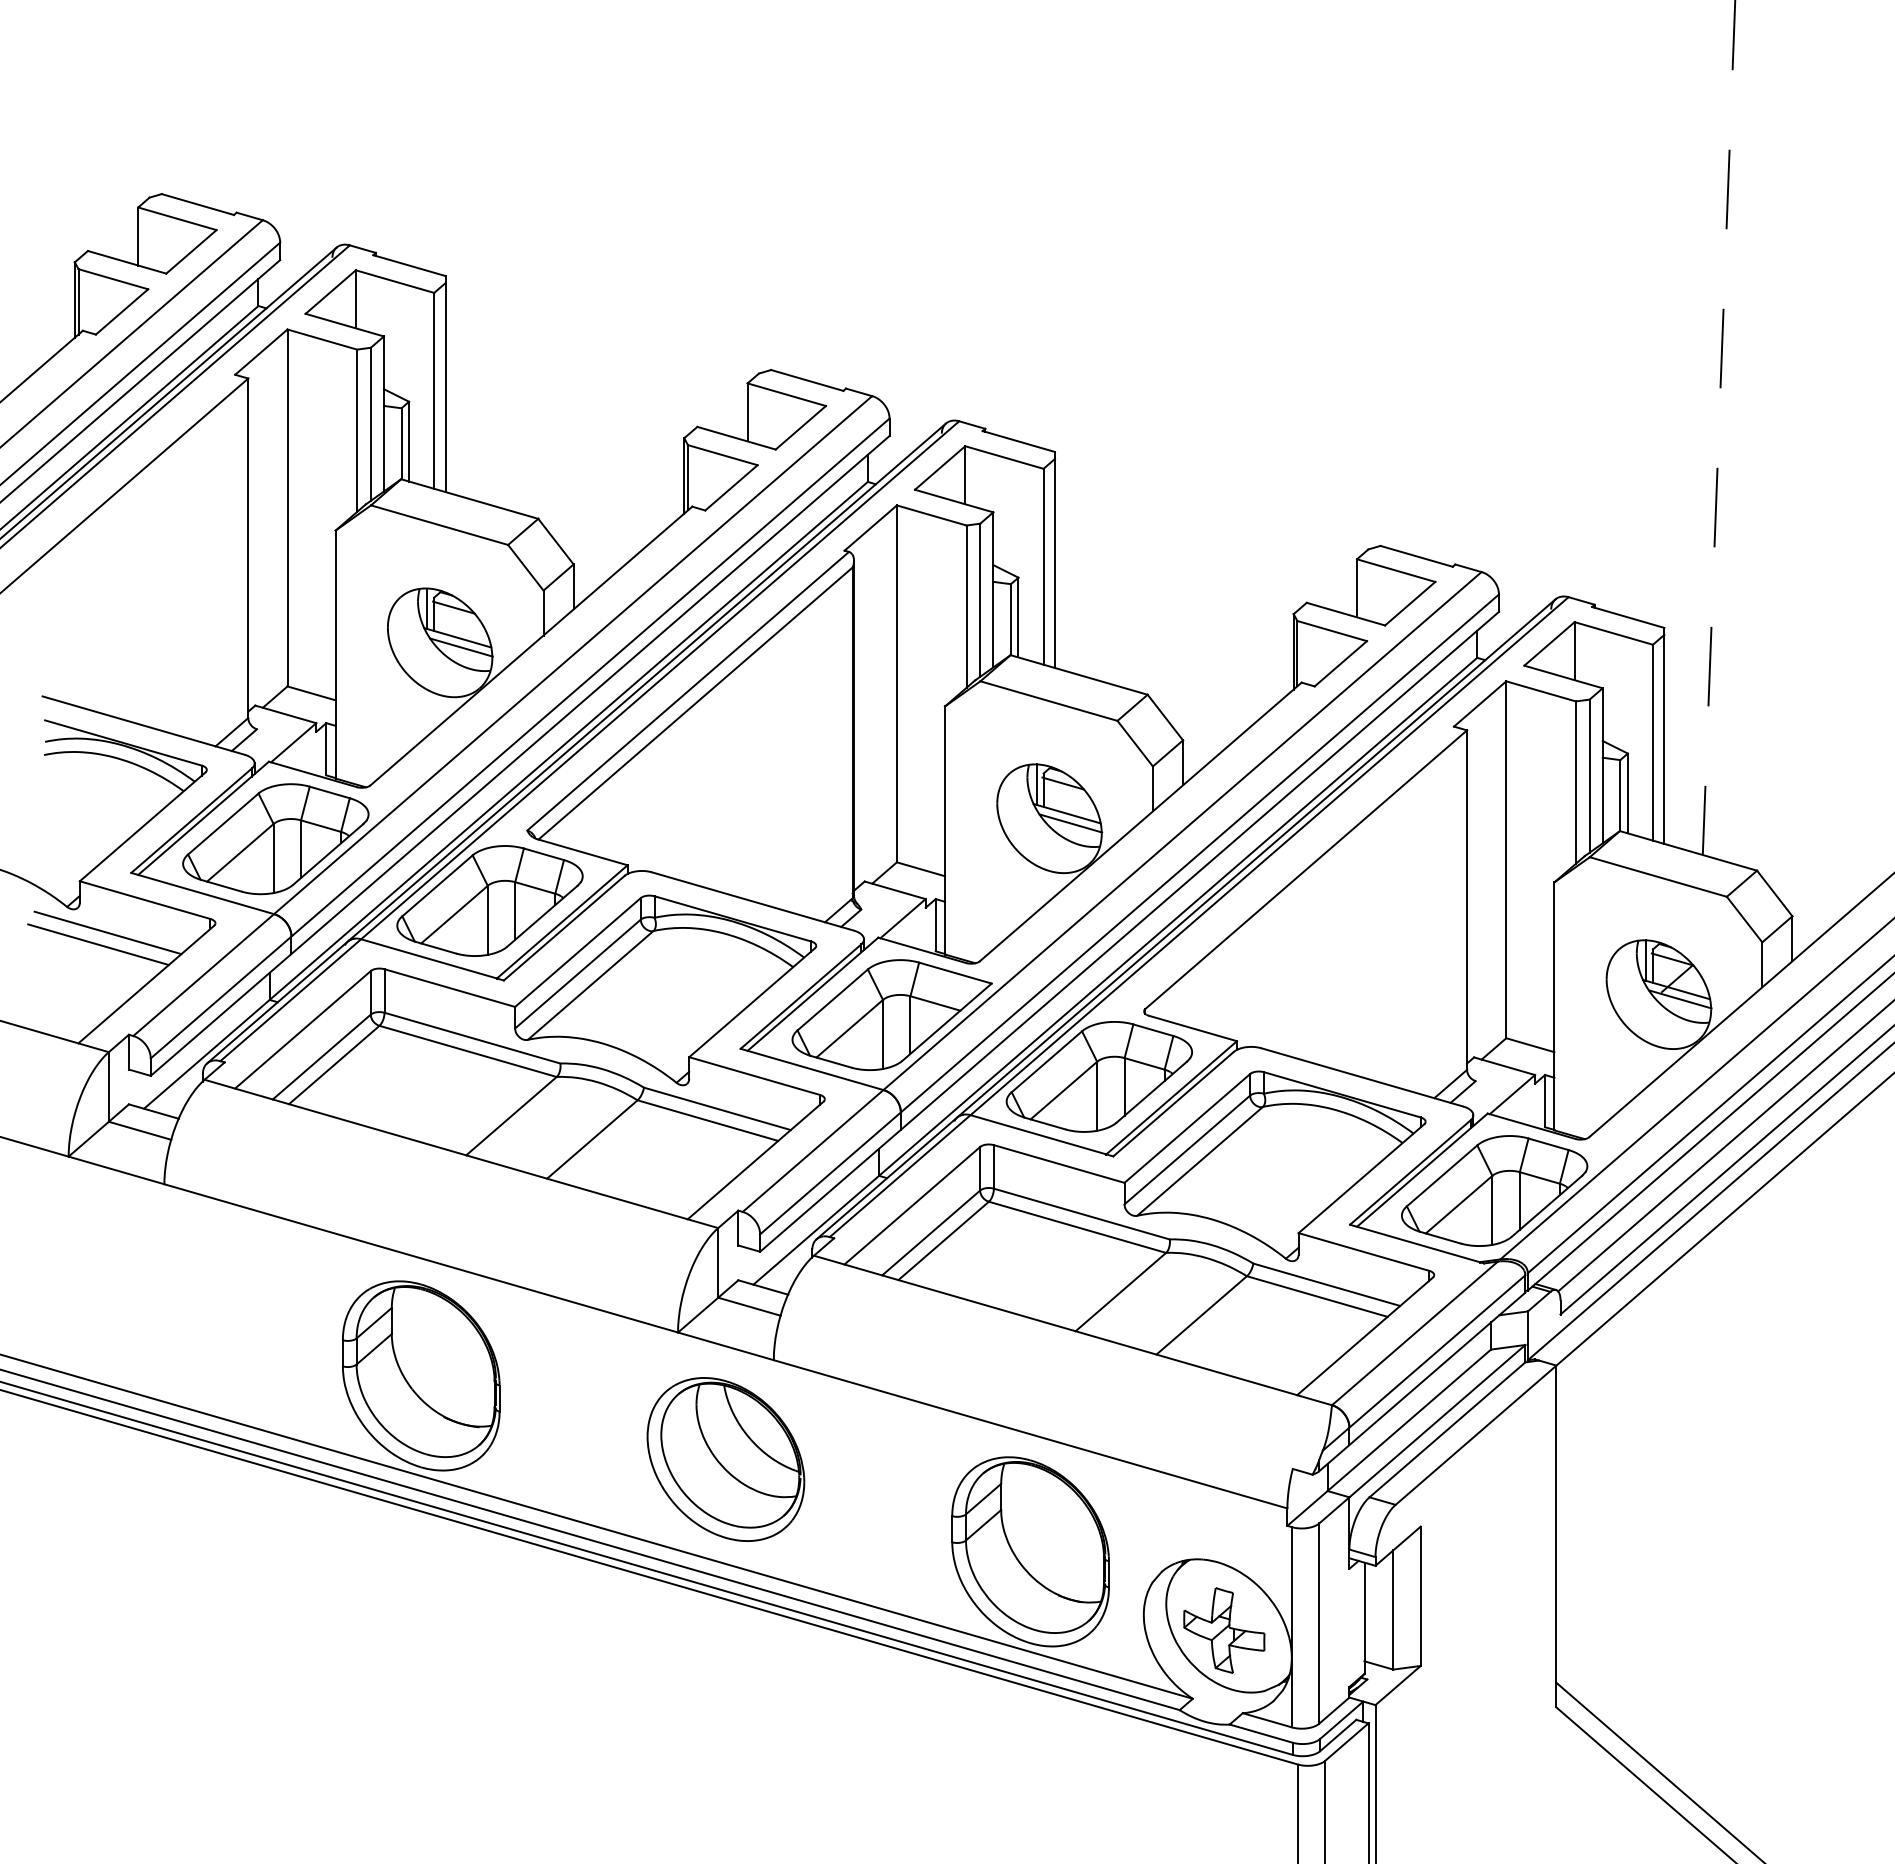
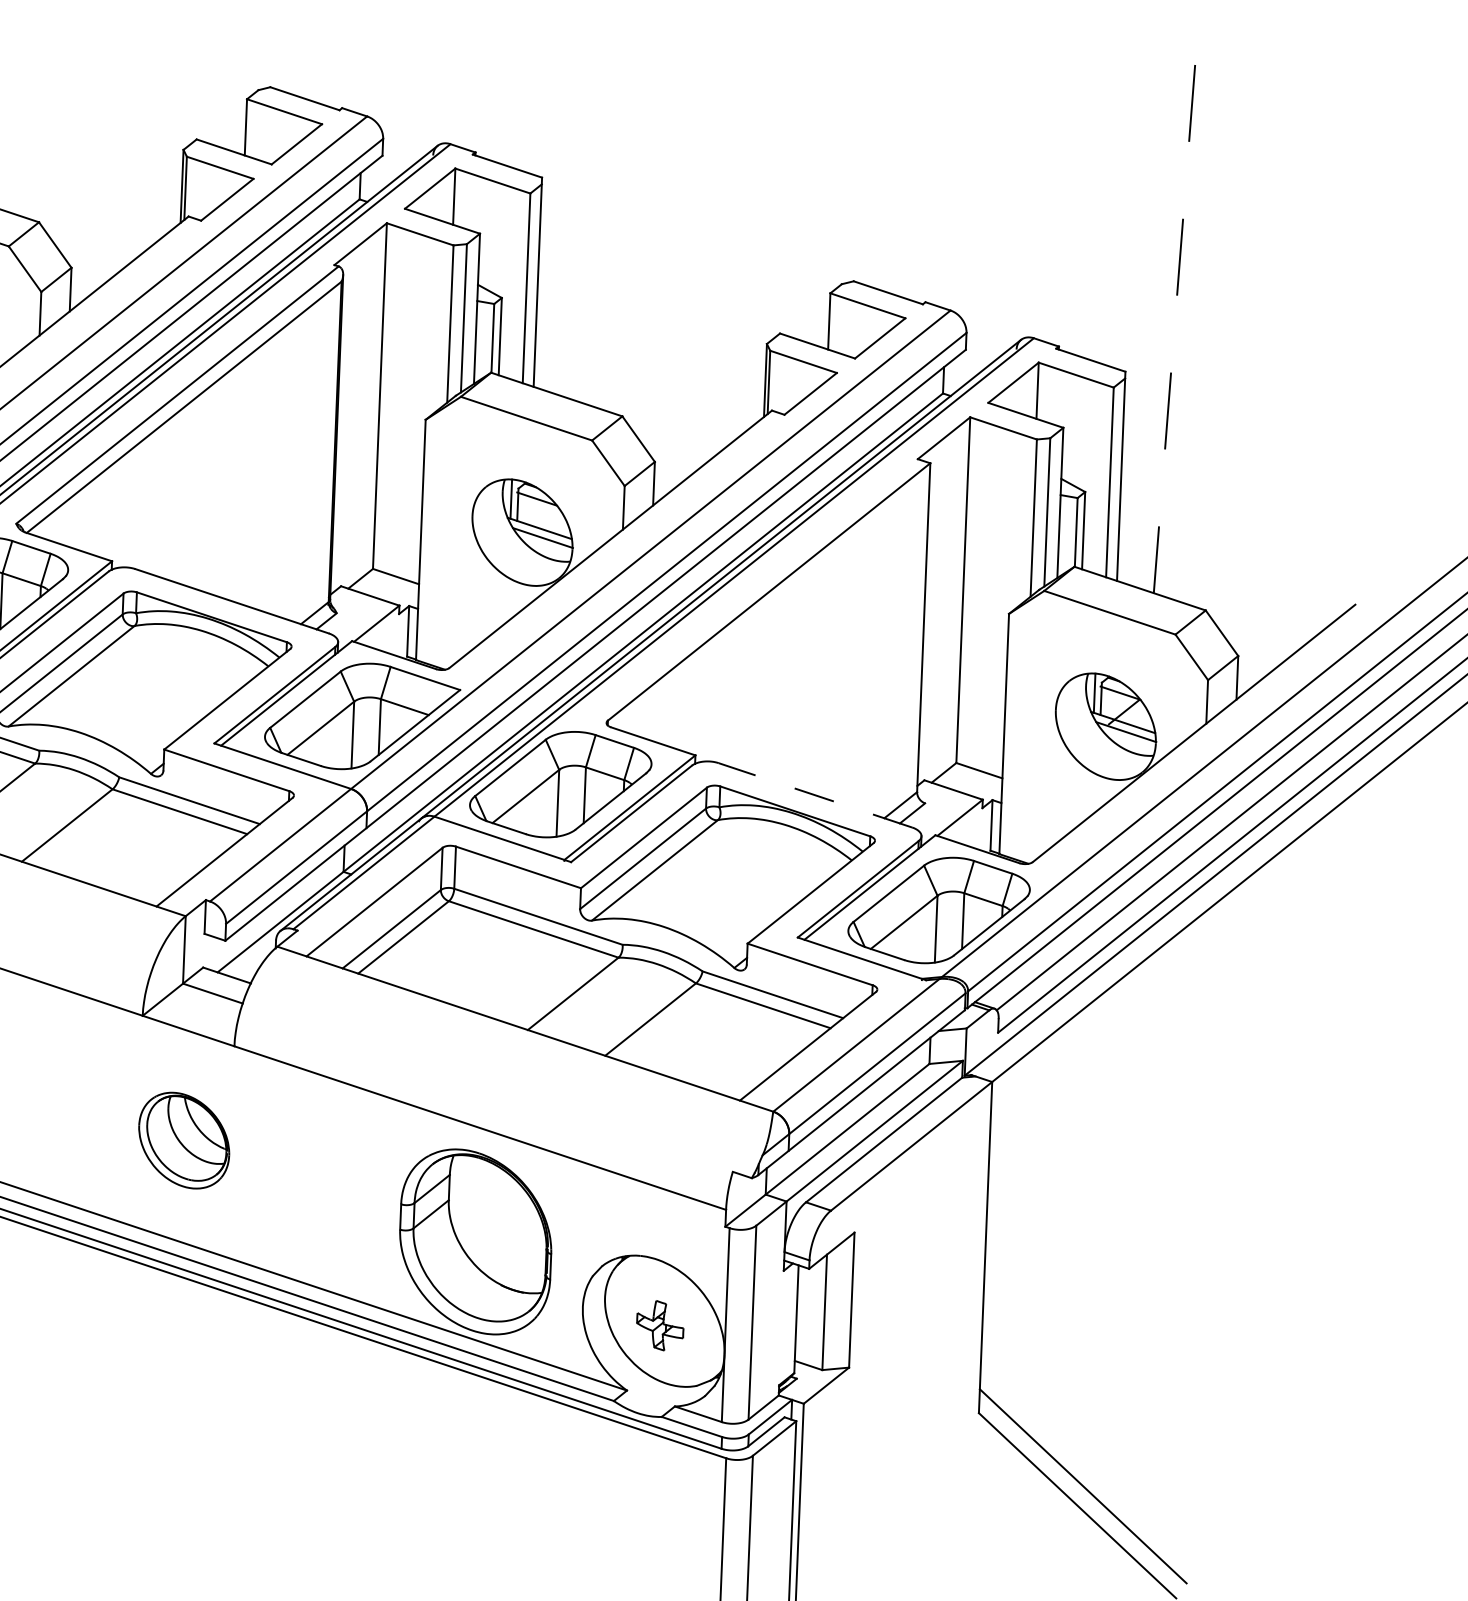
line: (1361, 1077) -> (814, 795), solid -> dashed
part: (725, 1459) -> (183, 1140), size x0.6
part: (1224, 1630) -> (660, 1325), size x0.6

